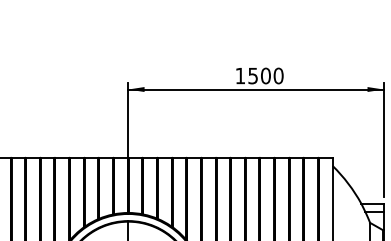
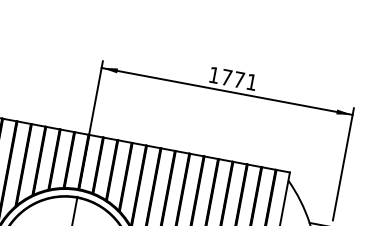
text: (265, 75) -> (239, 79), 1500 -> 1771

